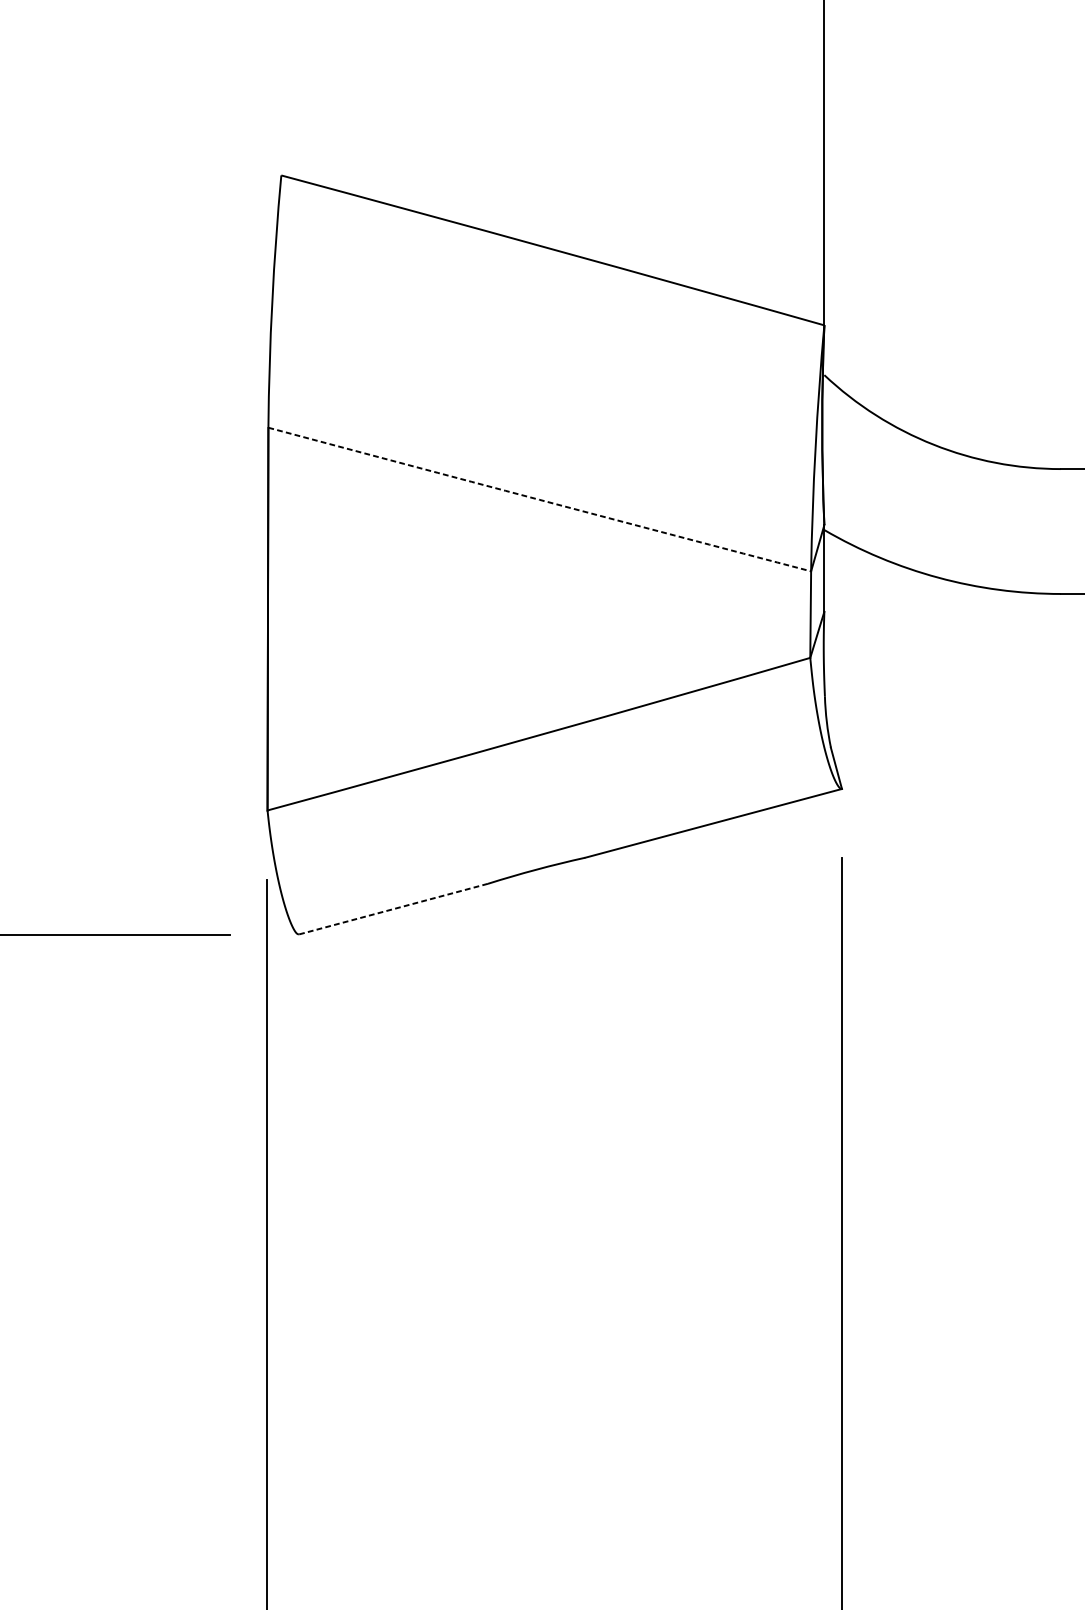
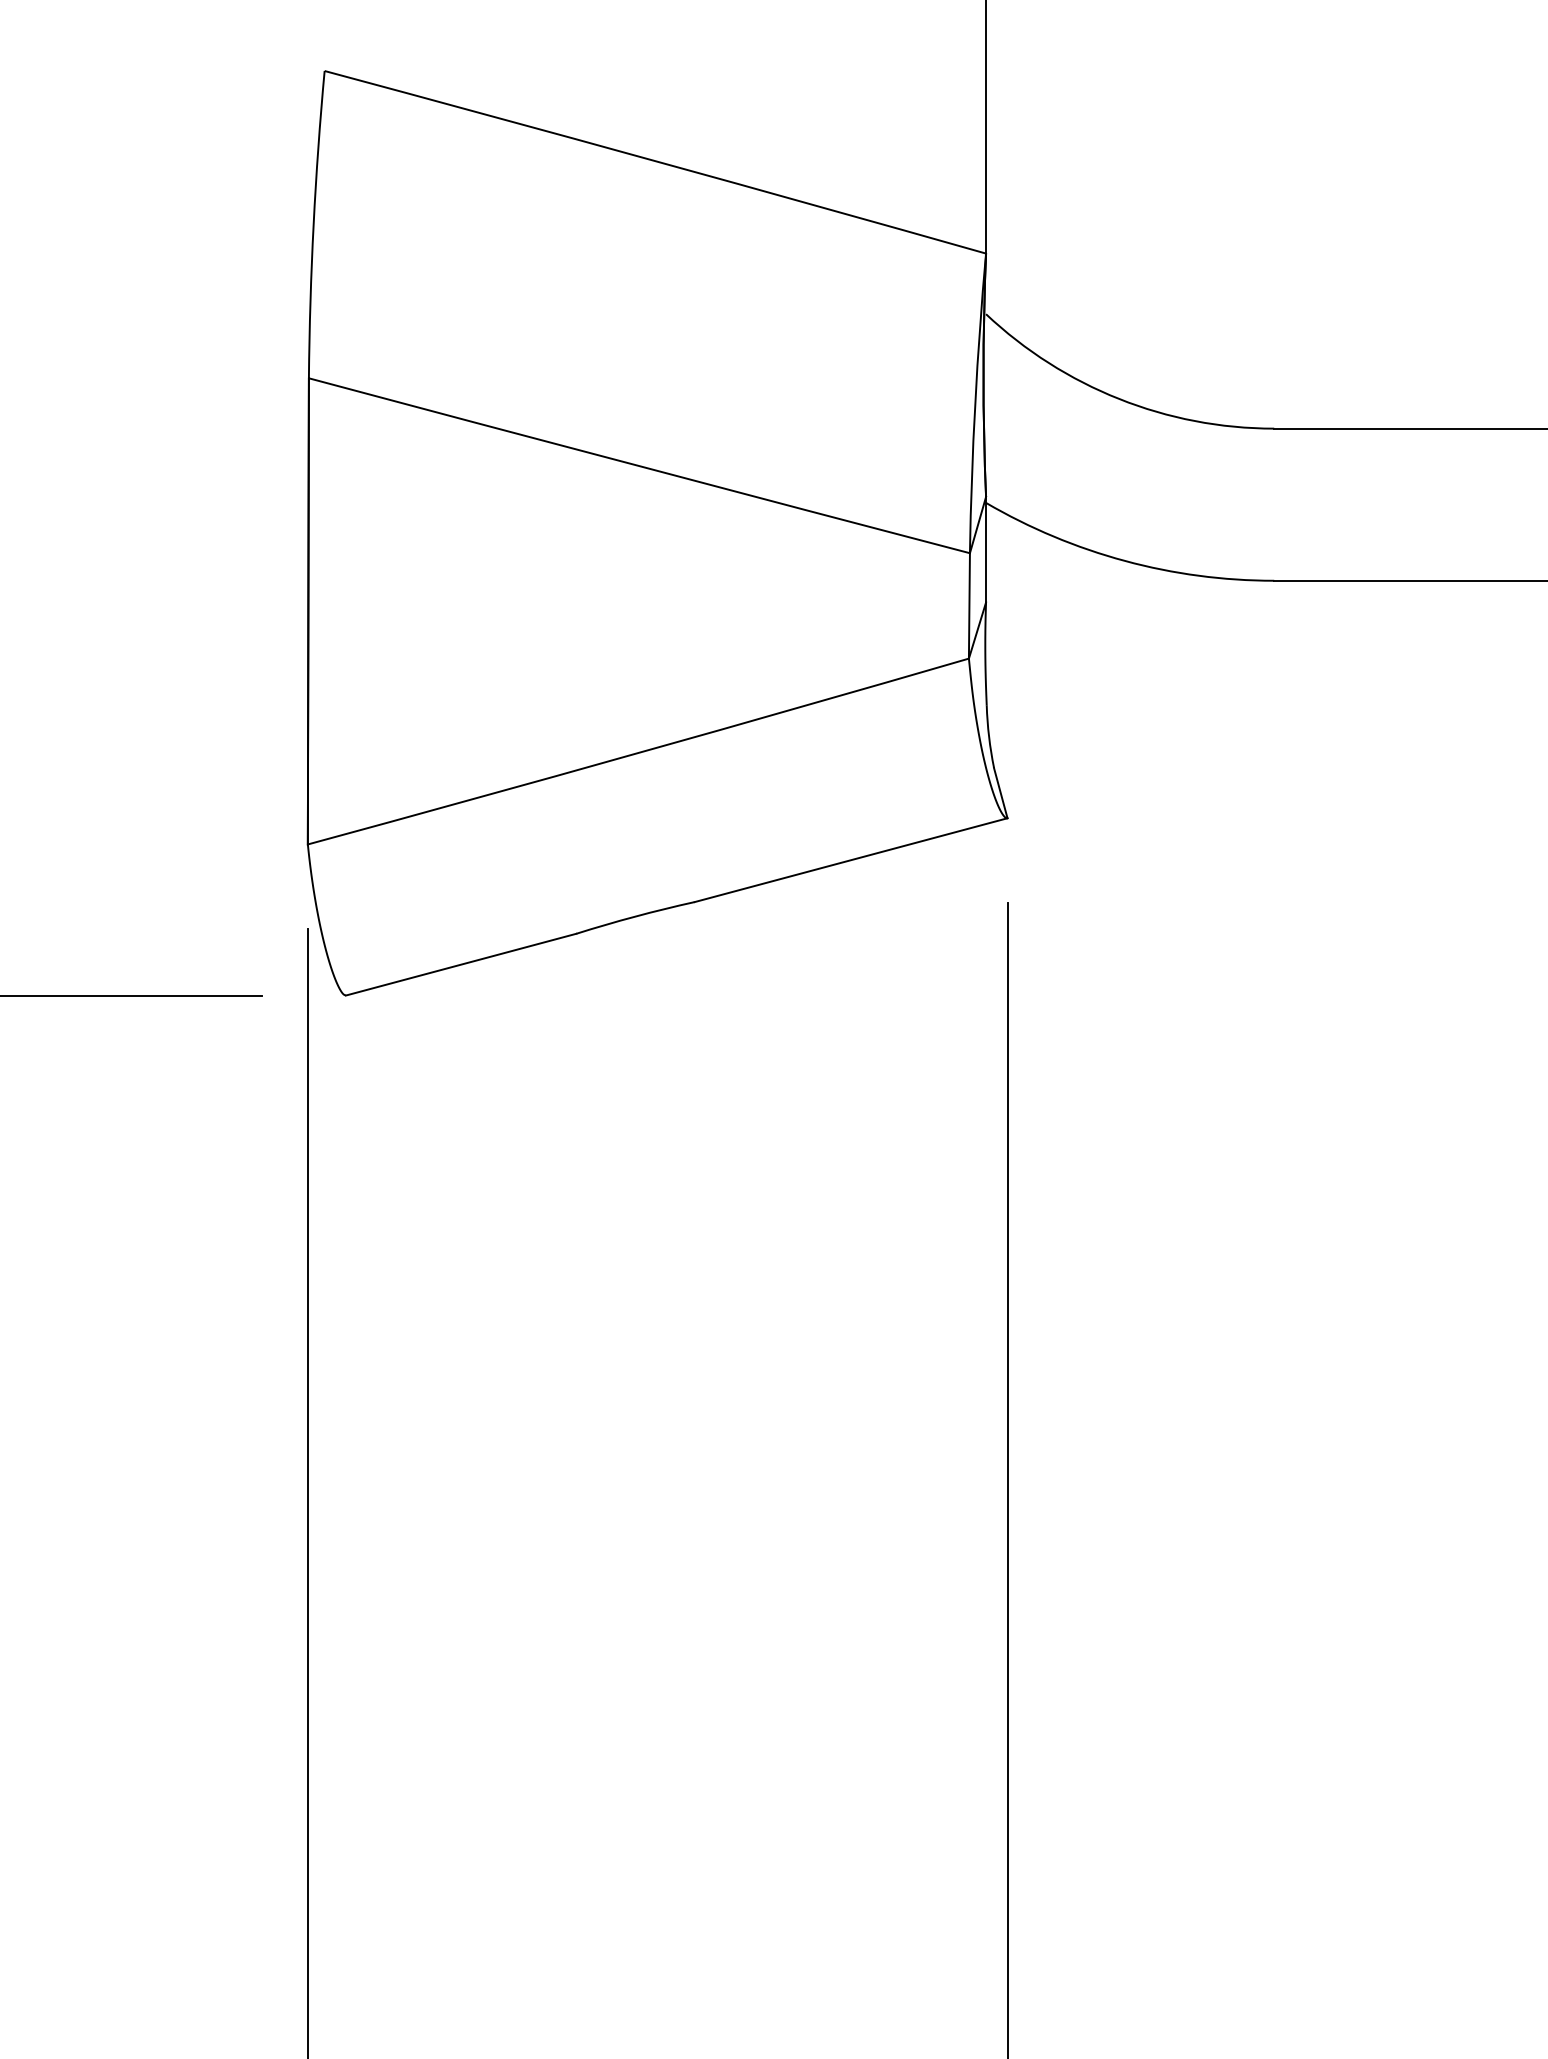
arc: (539, 500) -> (639, 466), dashed -> solid
line: (392, 909) -> (460, 964), dashed -> solid

